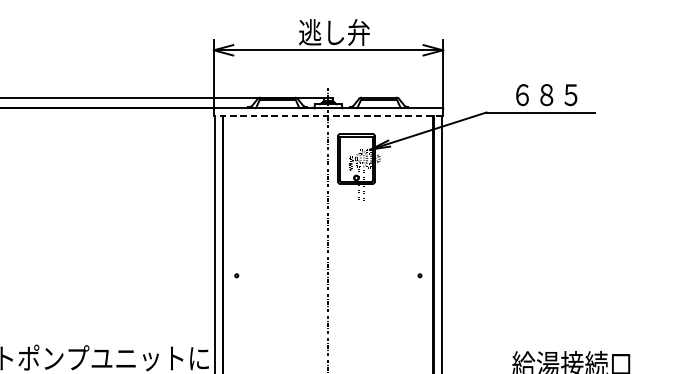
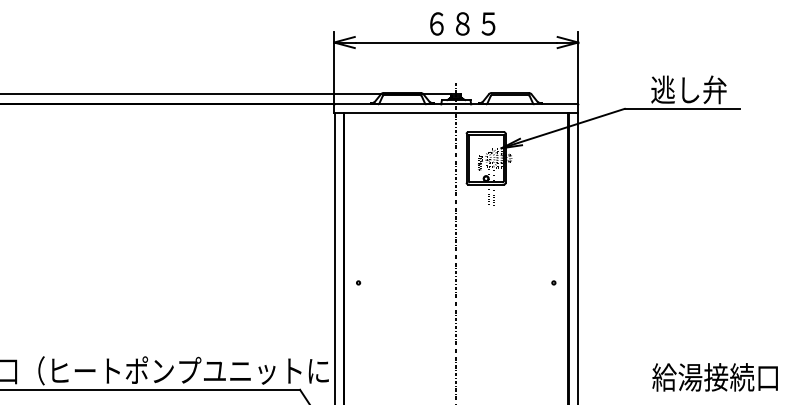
text: (334, 32) -> (462, 23), 逃し弁 -> ６８５
text: (546, 94) -> (688, 89), ６８５ -> 逃し弁
line: (327, 115) -> (455, 112), dashed -> solid

